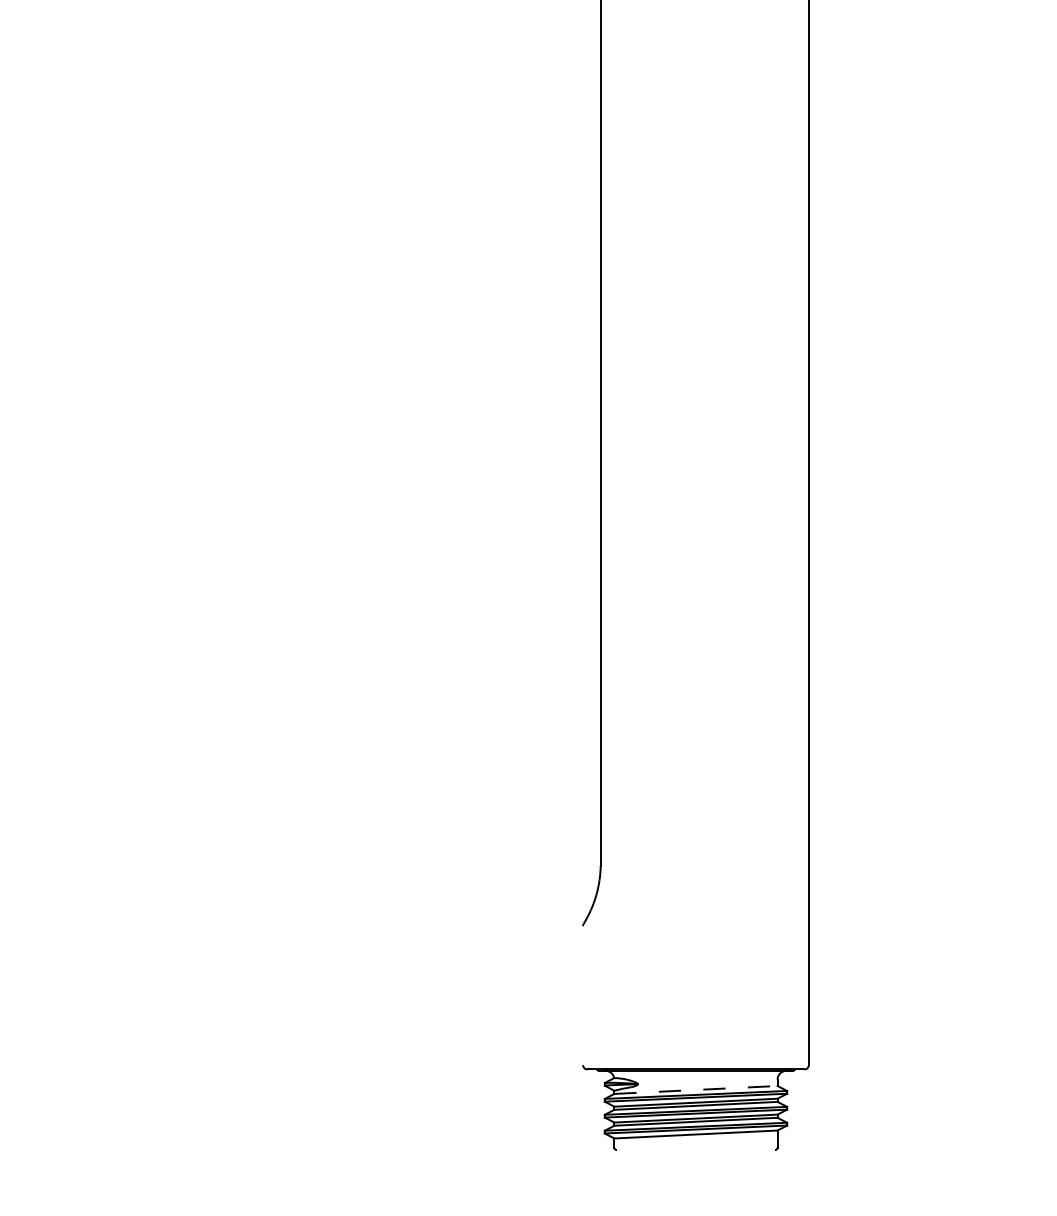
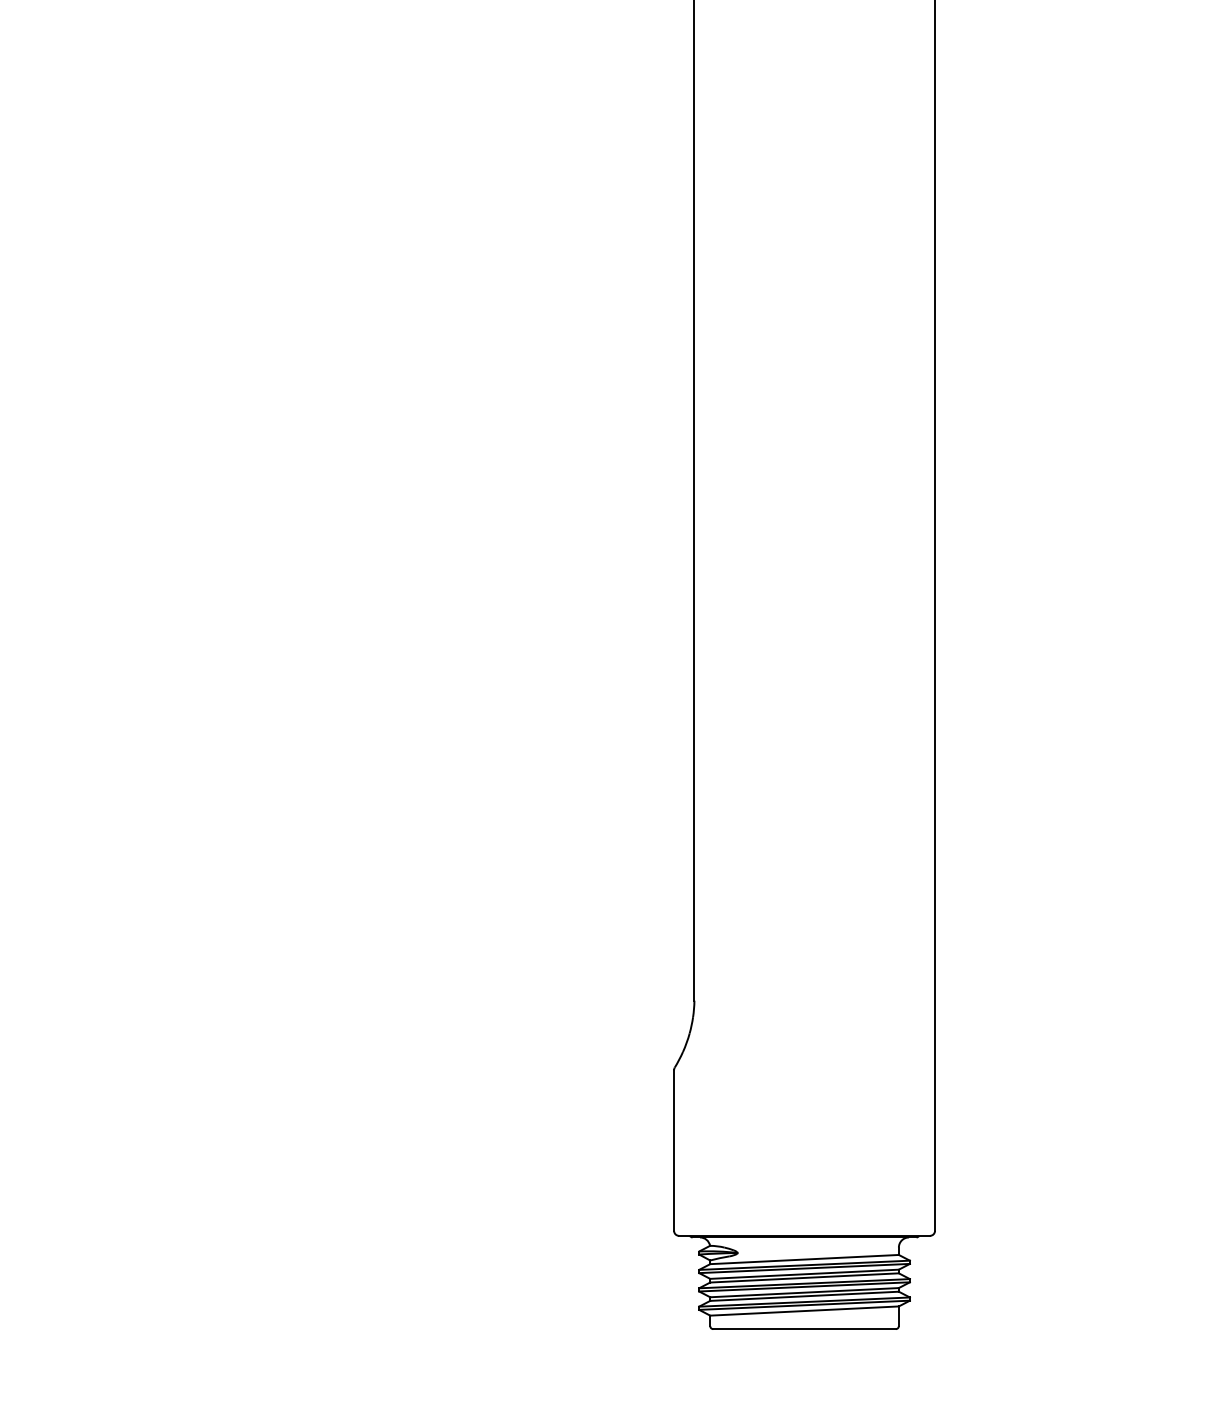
line: (583, 995) -> (674, 1150), added
line: (696, 1089) -> (805, 1259), dashed -> solid
line: (695, 1150) -> (804, 1329), added

